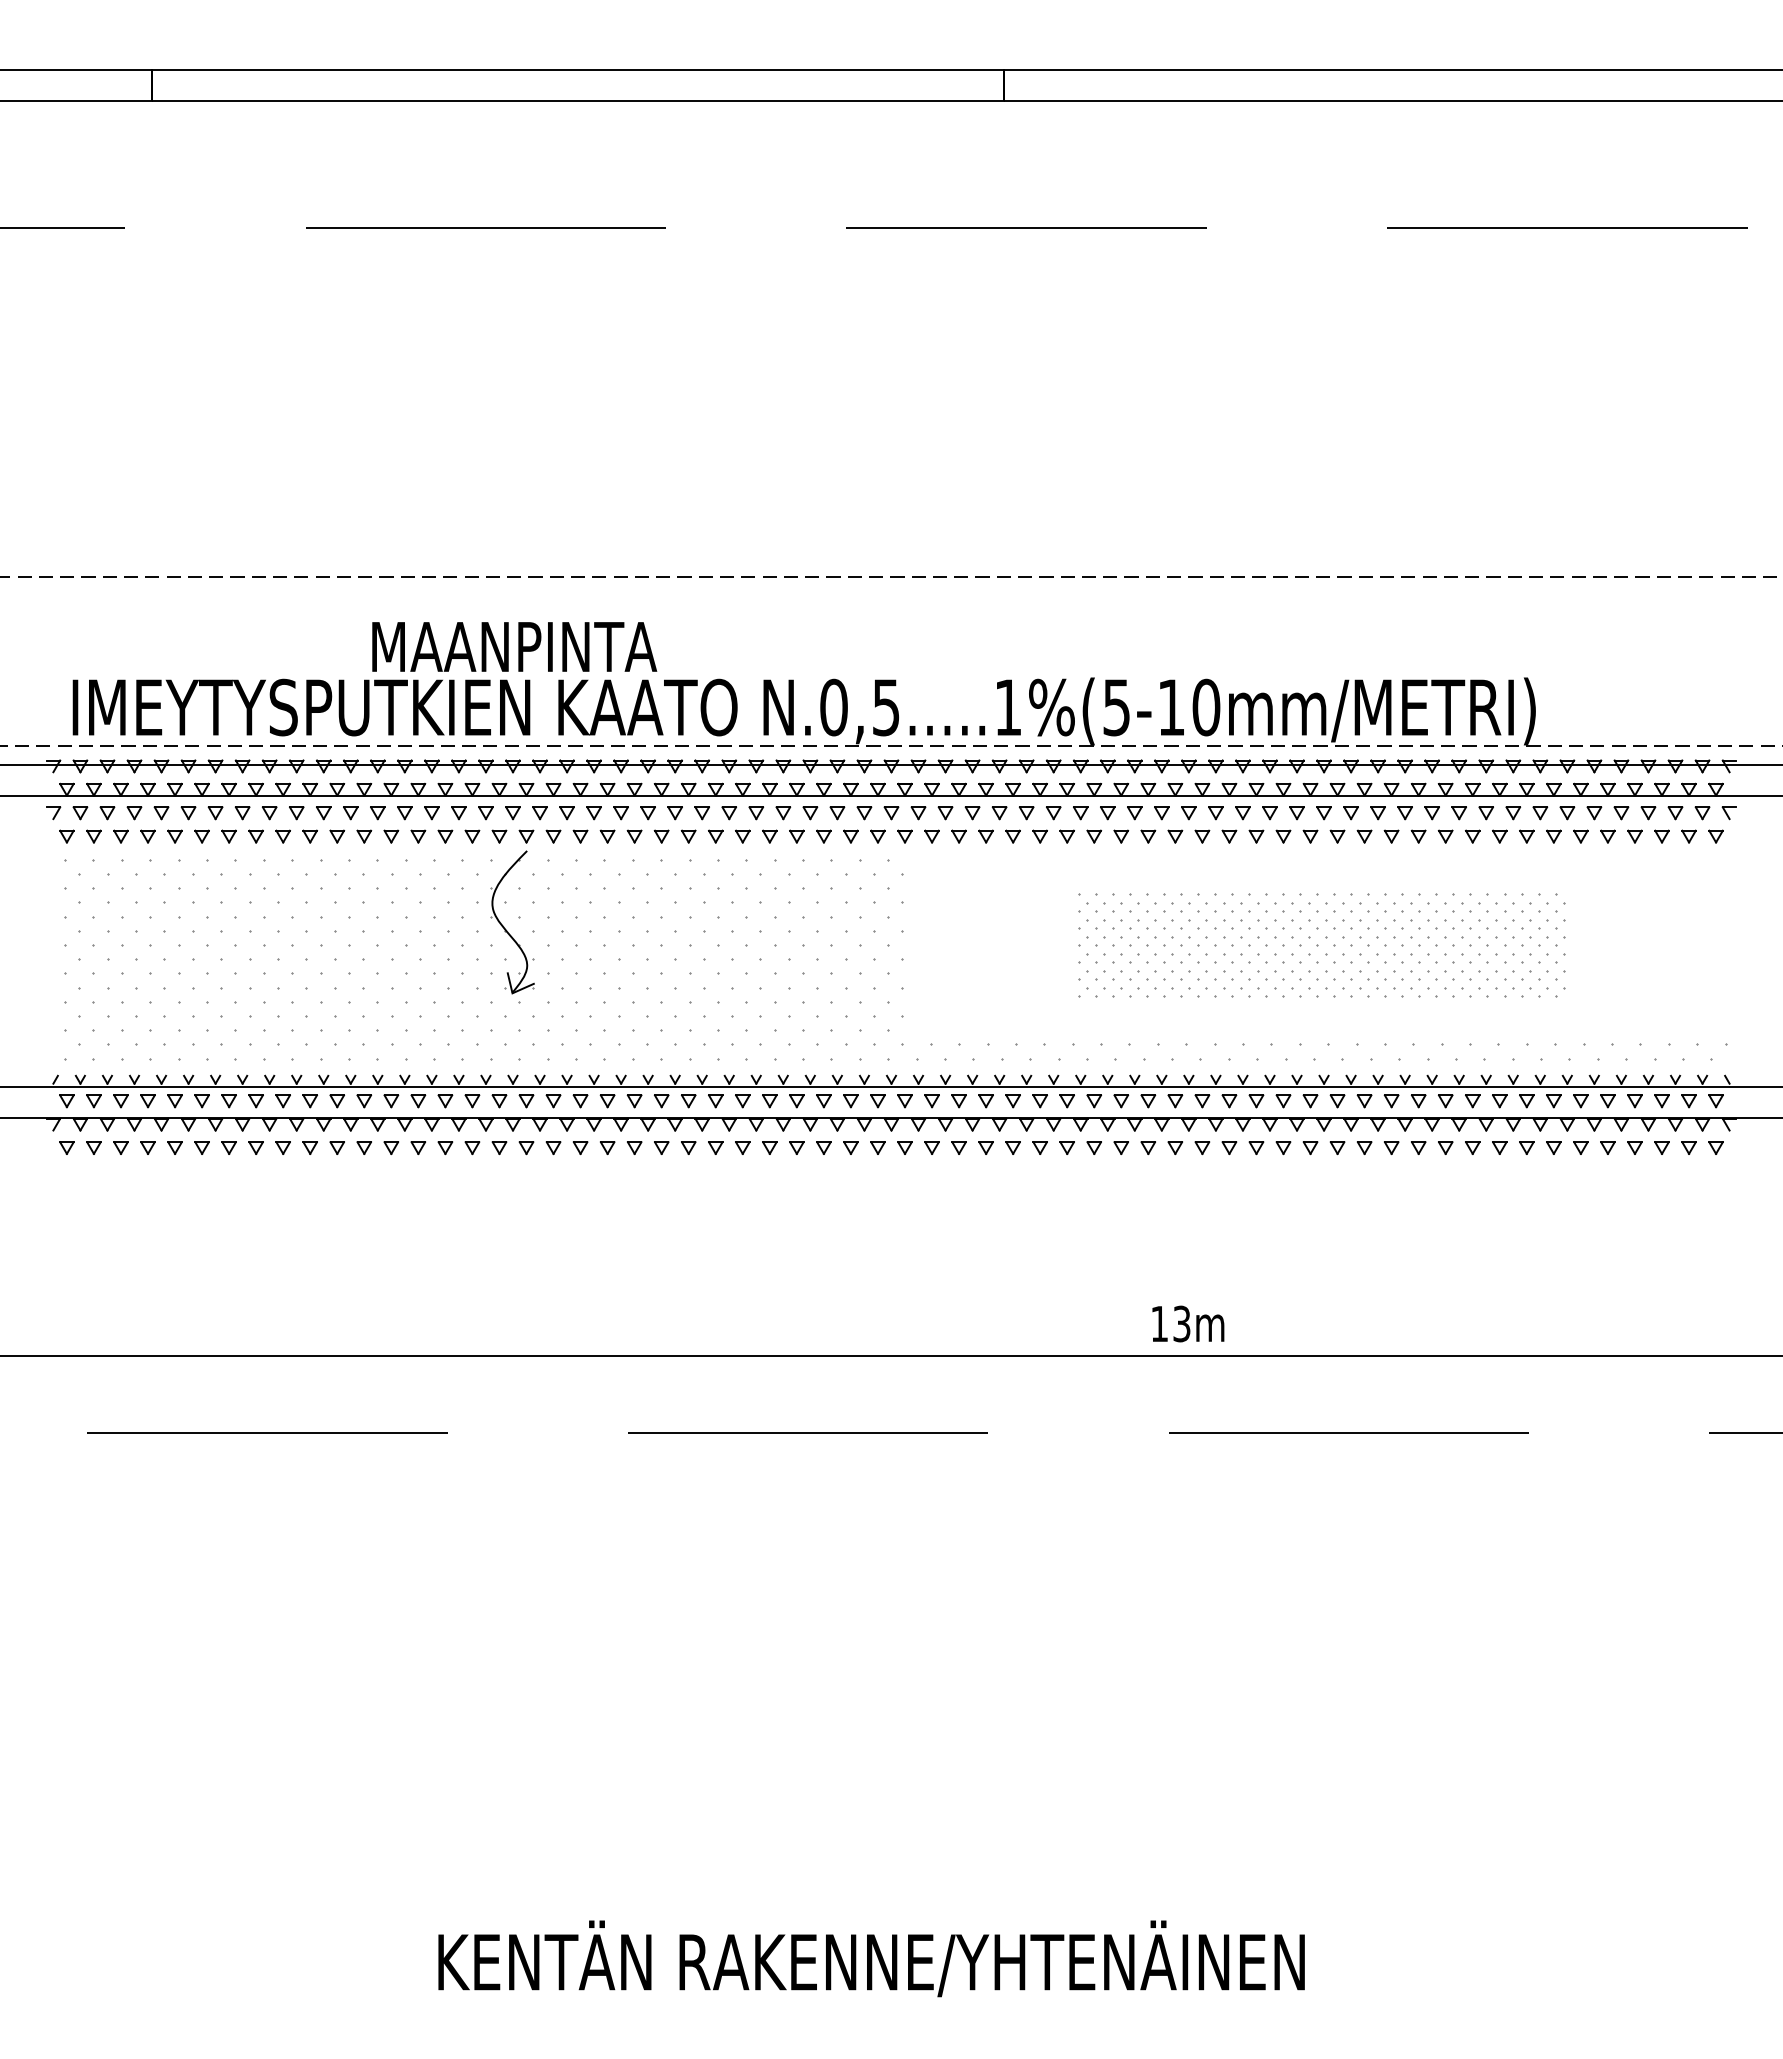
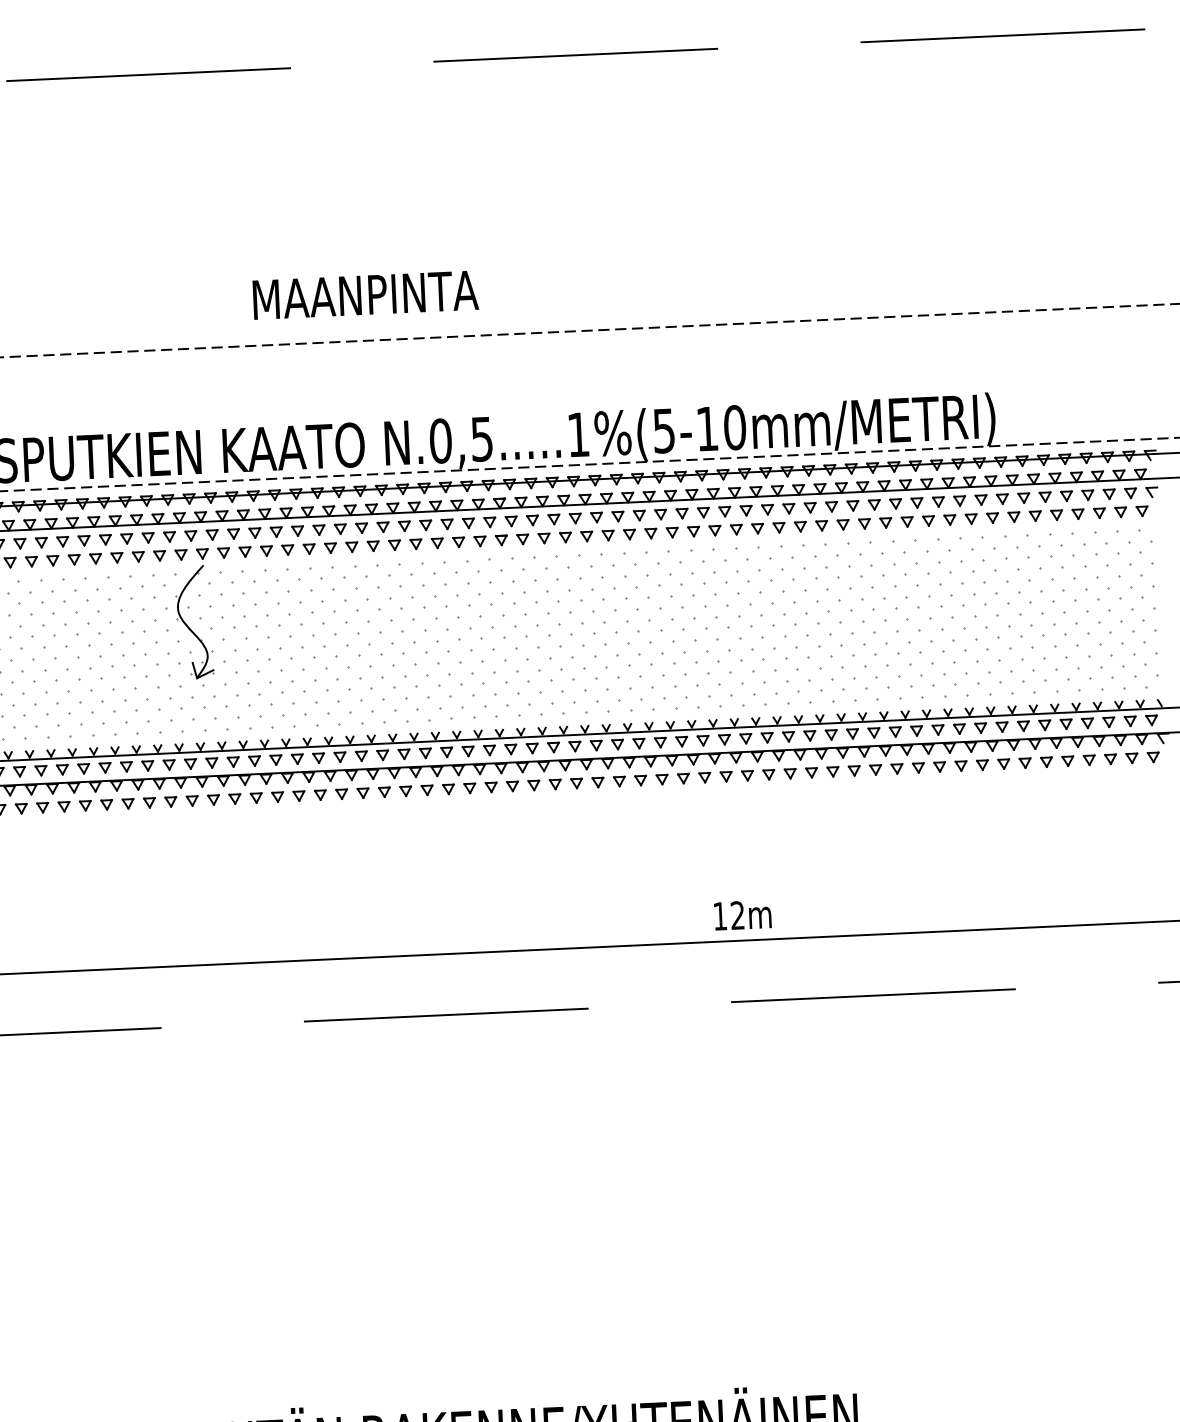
text: (514, 646) -> (365, 294), moved
part: (1321, 945) -> (834, 611), size x1.67
text: (1181, 1324) -> (737, 915), 13m -> 12m

